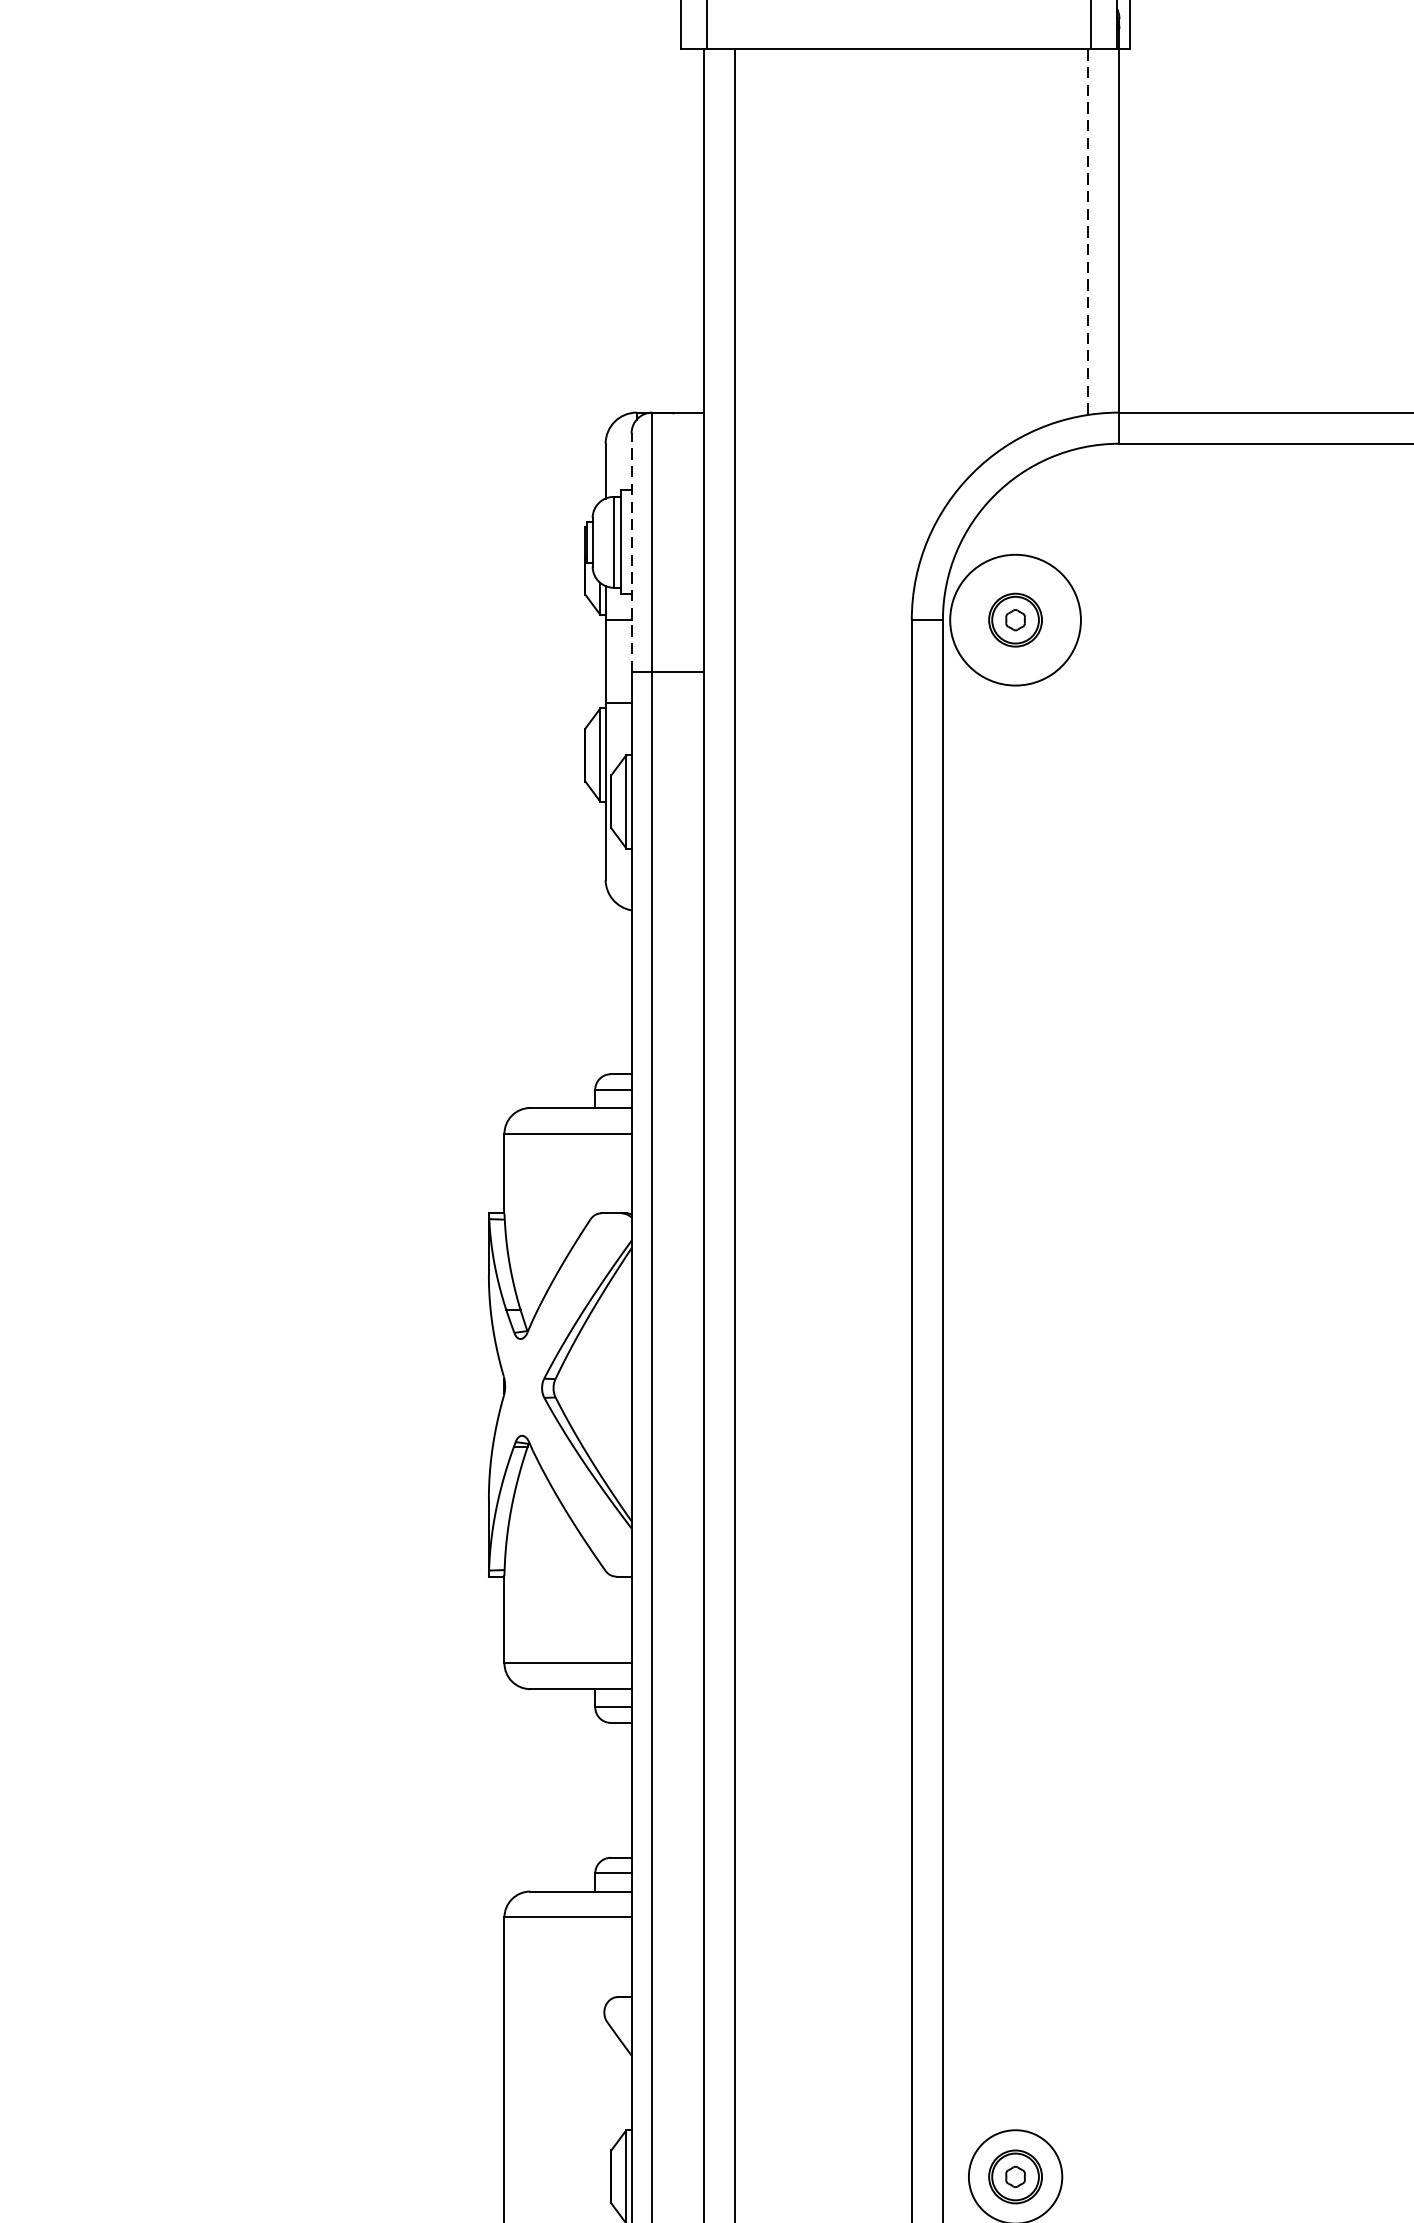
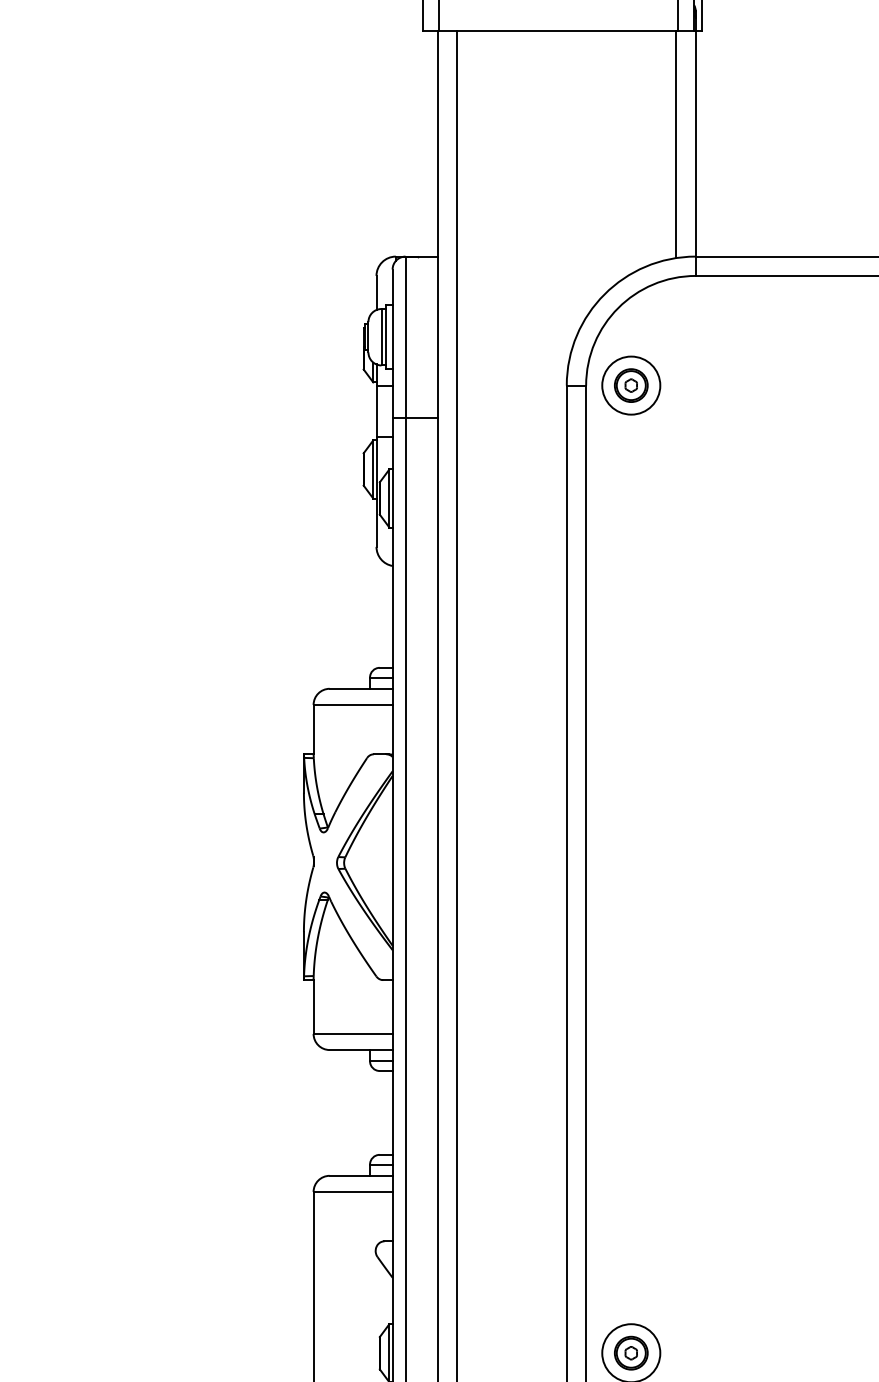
line: (1088, 232) -> (676, 144), dashed -> solid
line: (631, 552) -> (392, 343), dashed -> solid
circle: (1015, 619) -> (631, 385), size x0.71

